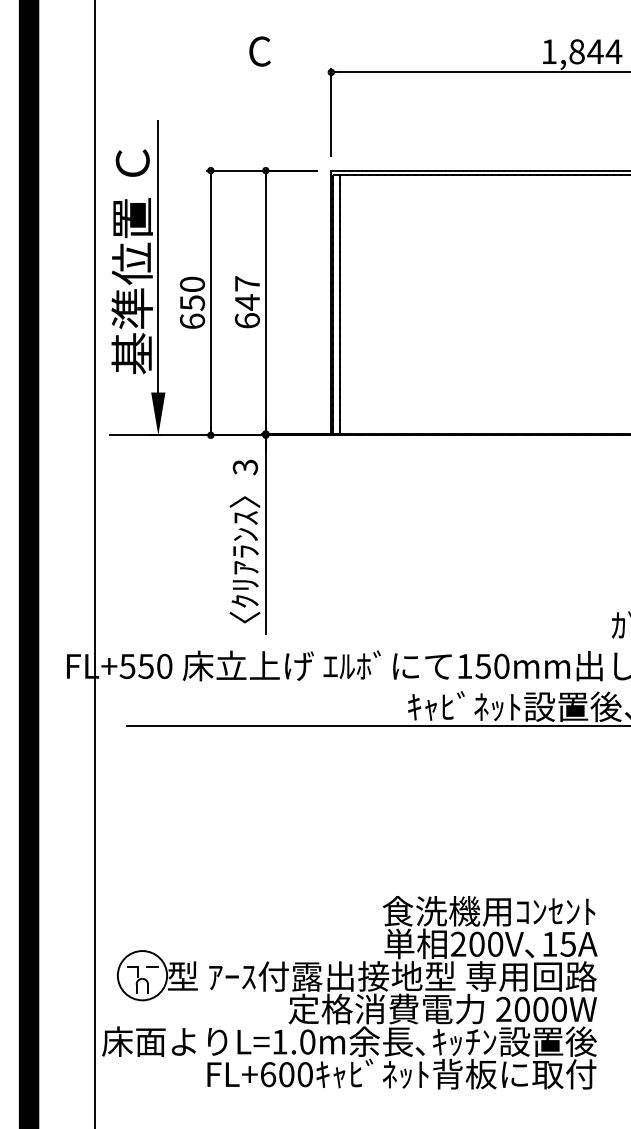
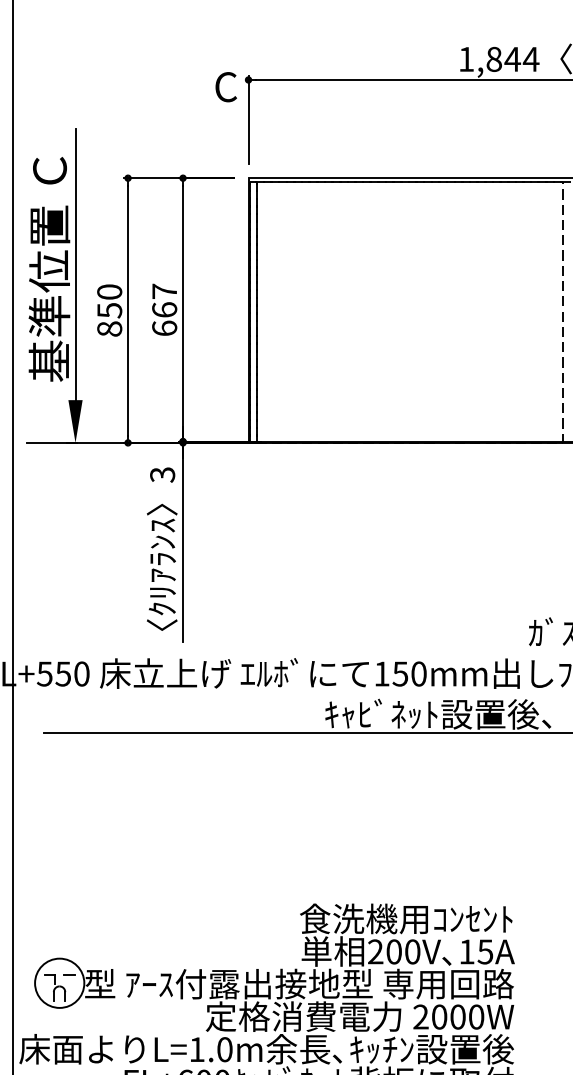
text: (259, 51) -> (225, 87), moved
text: (247, 302) -> (164, 310), 647 -> 667
text: (192, 321) -> (109, 329), 650 -> 850

